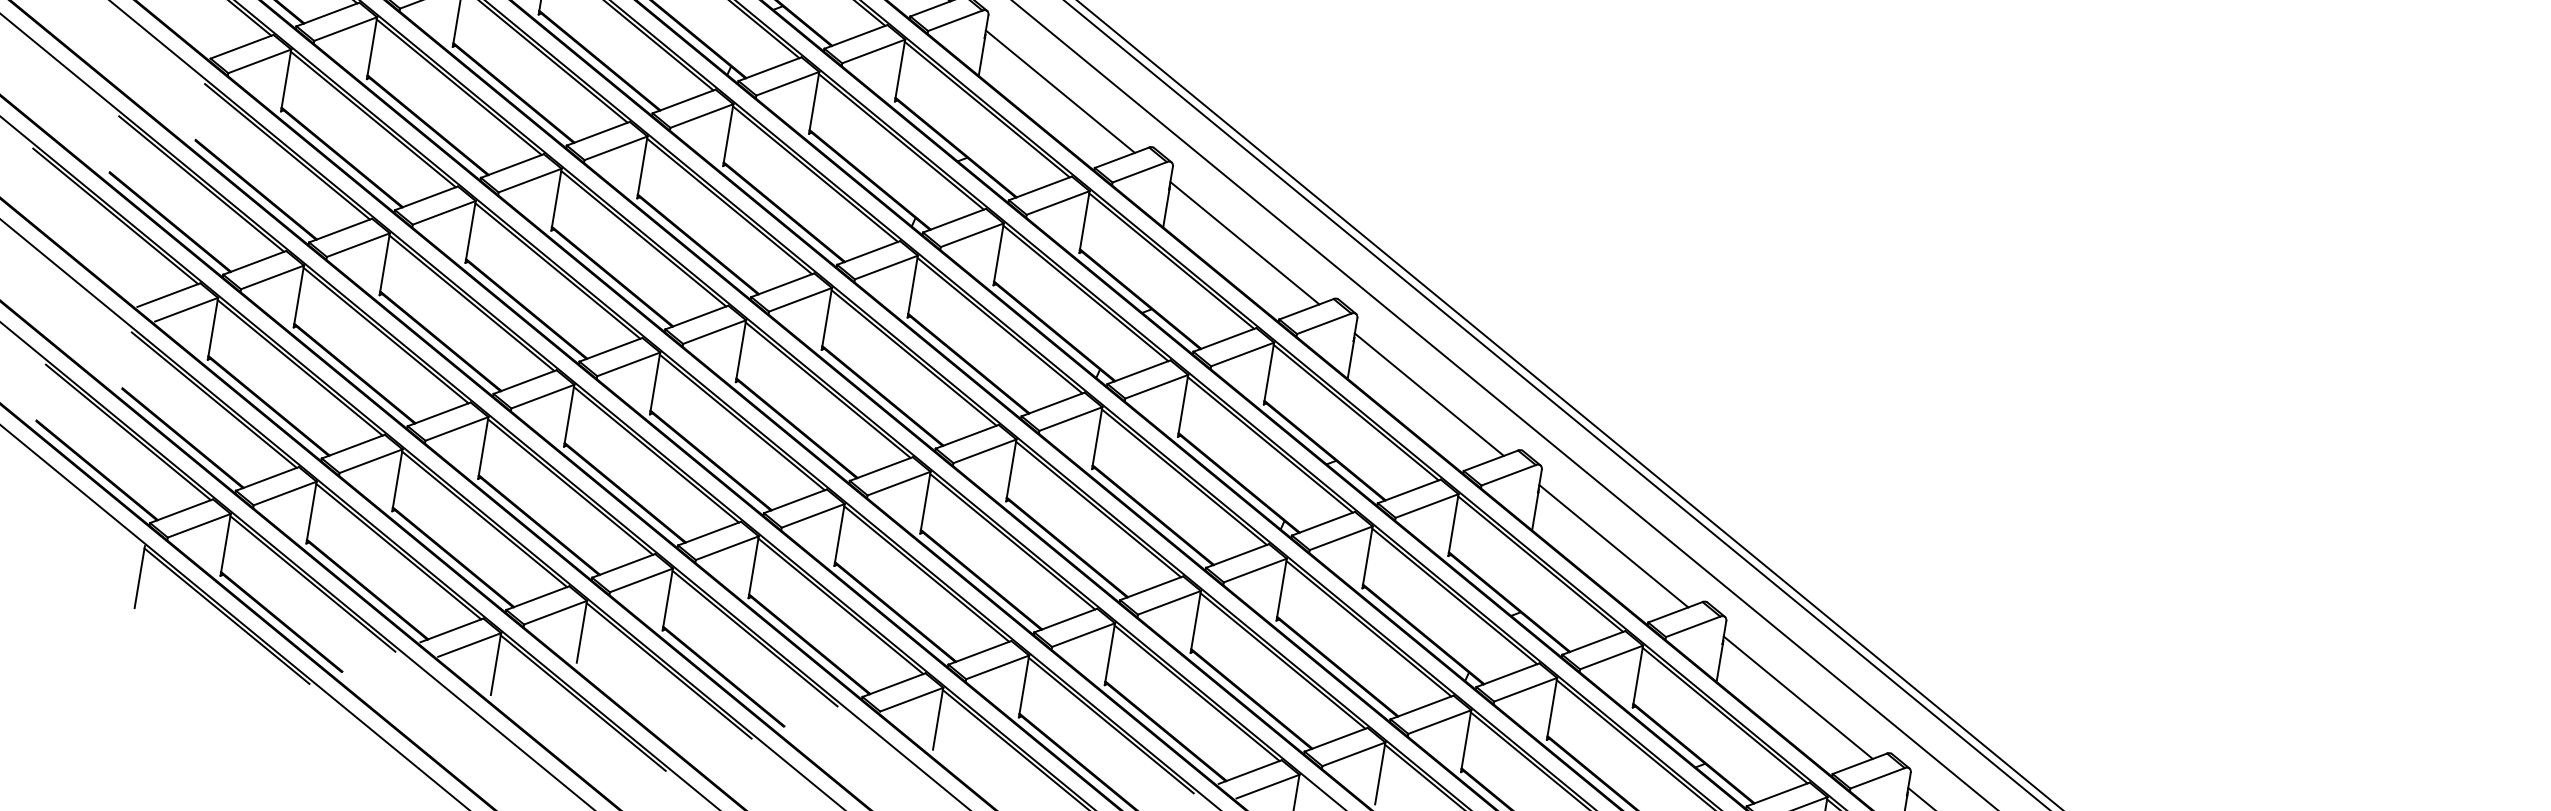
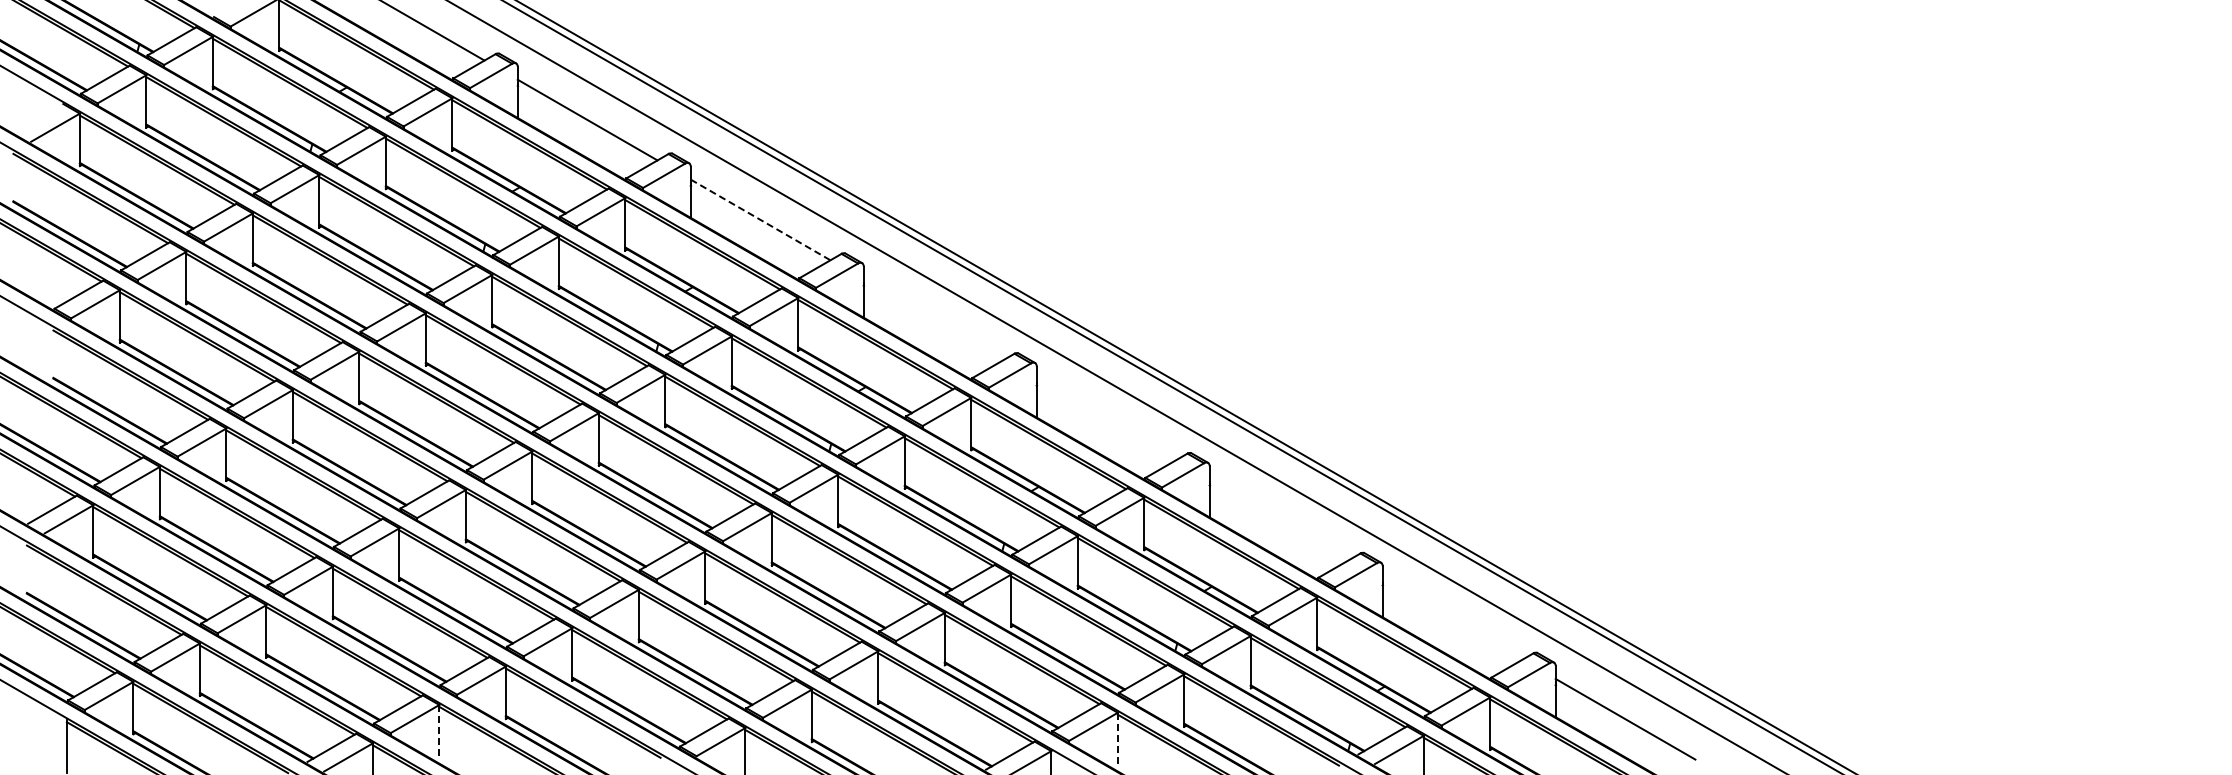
line: (1060, 91) -> (760, 219), solid -> dashed
line: (1244, 242) -> (933, 319), removed
line: (1429, 394) -> (1106, 419), removed
line: (1613, 546) -> (1279, 519), removed
line: (581, 632) -> (439, 731), solid -> dashed
line: (1798, 697) -> (1452, 619), removed
line: (1379, 773) -> (1117, 739), solid -> dashed

